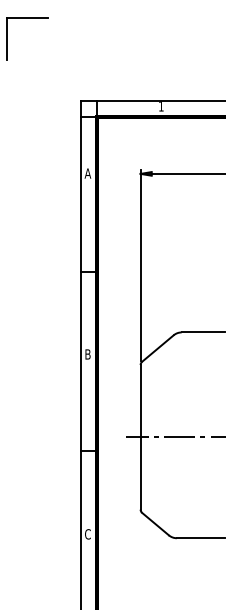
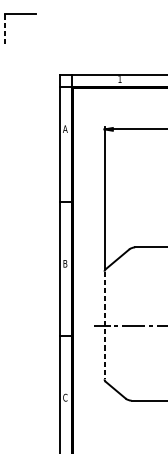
line: (6, 38) -> (4, 28), solid -> dashed
line: (140, 437) -> (104, 325), solid -> dashed

